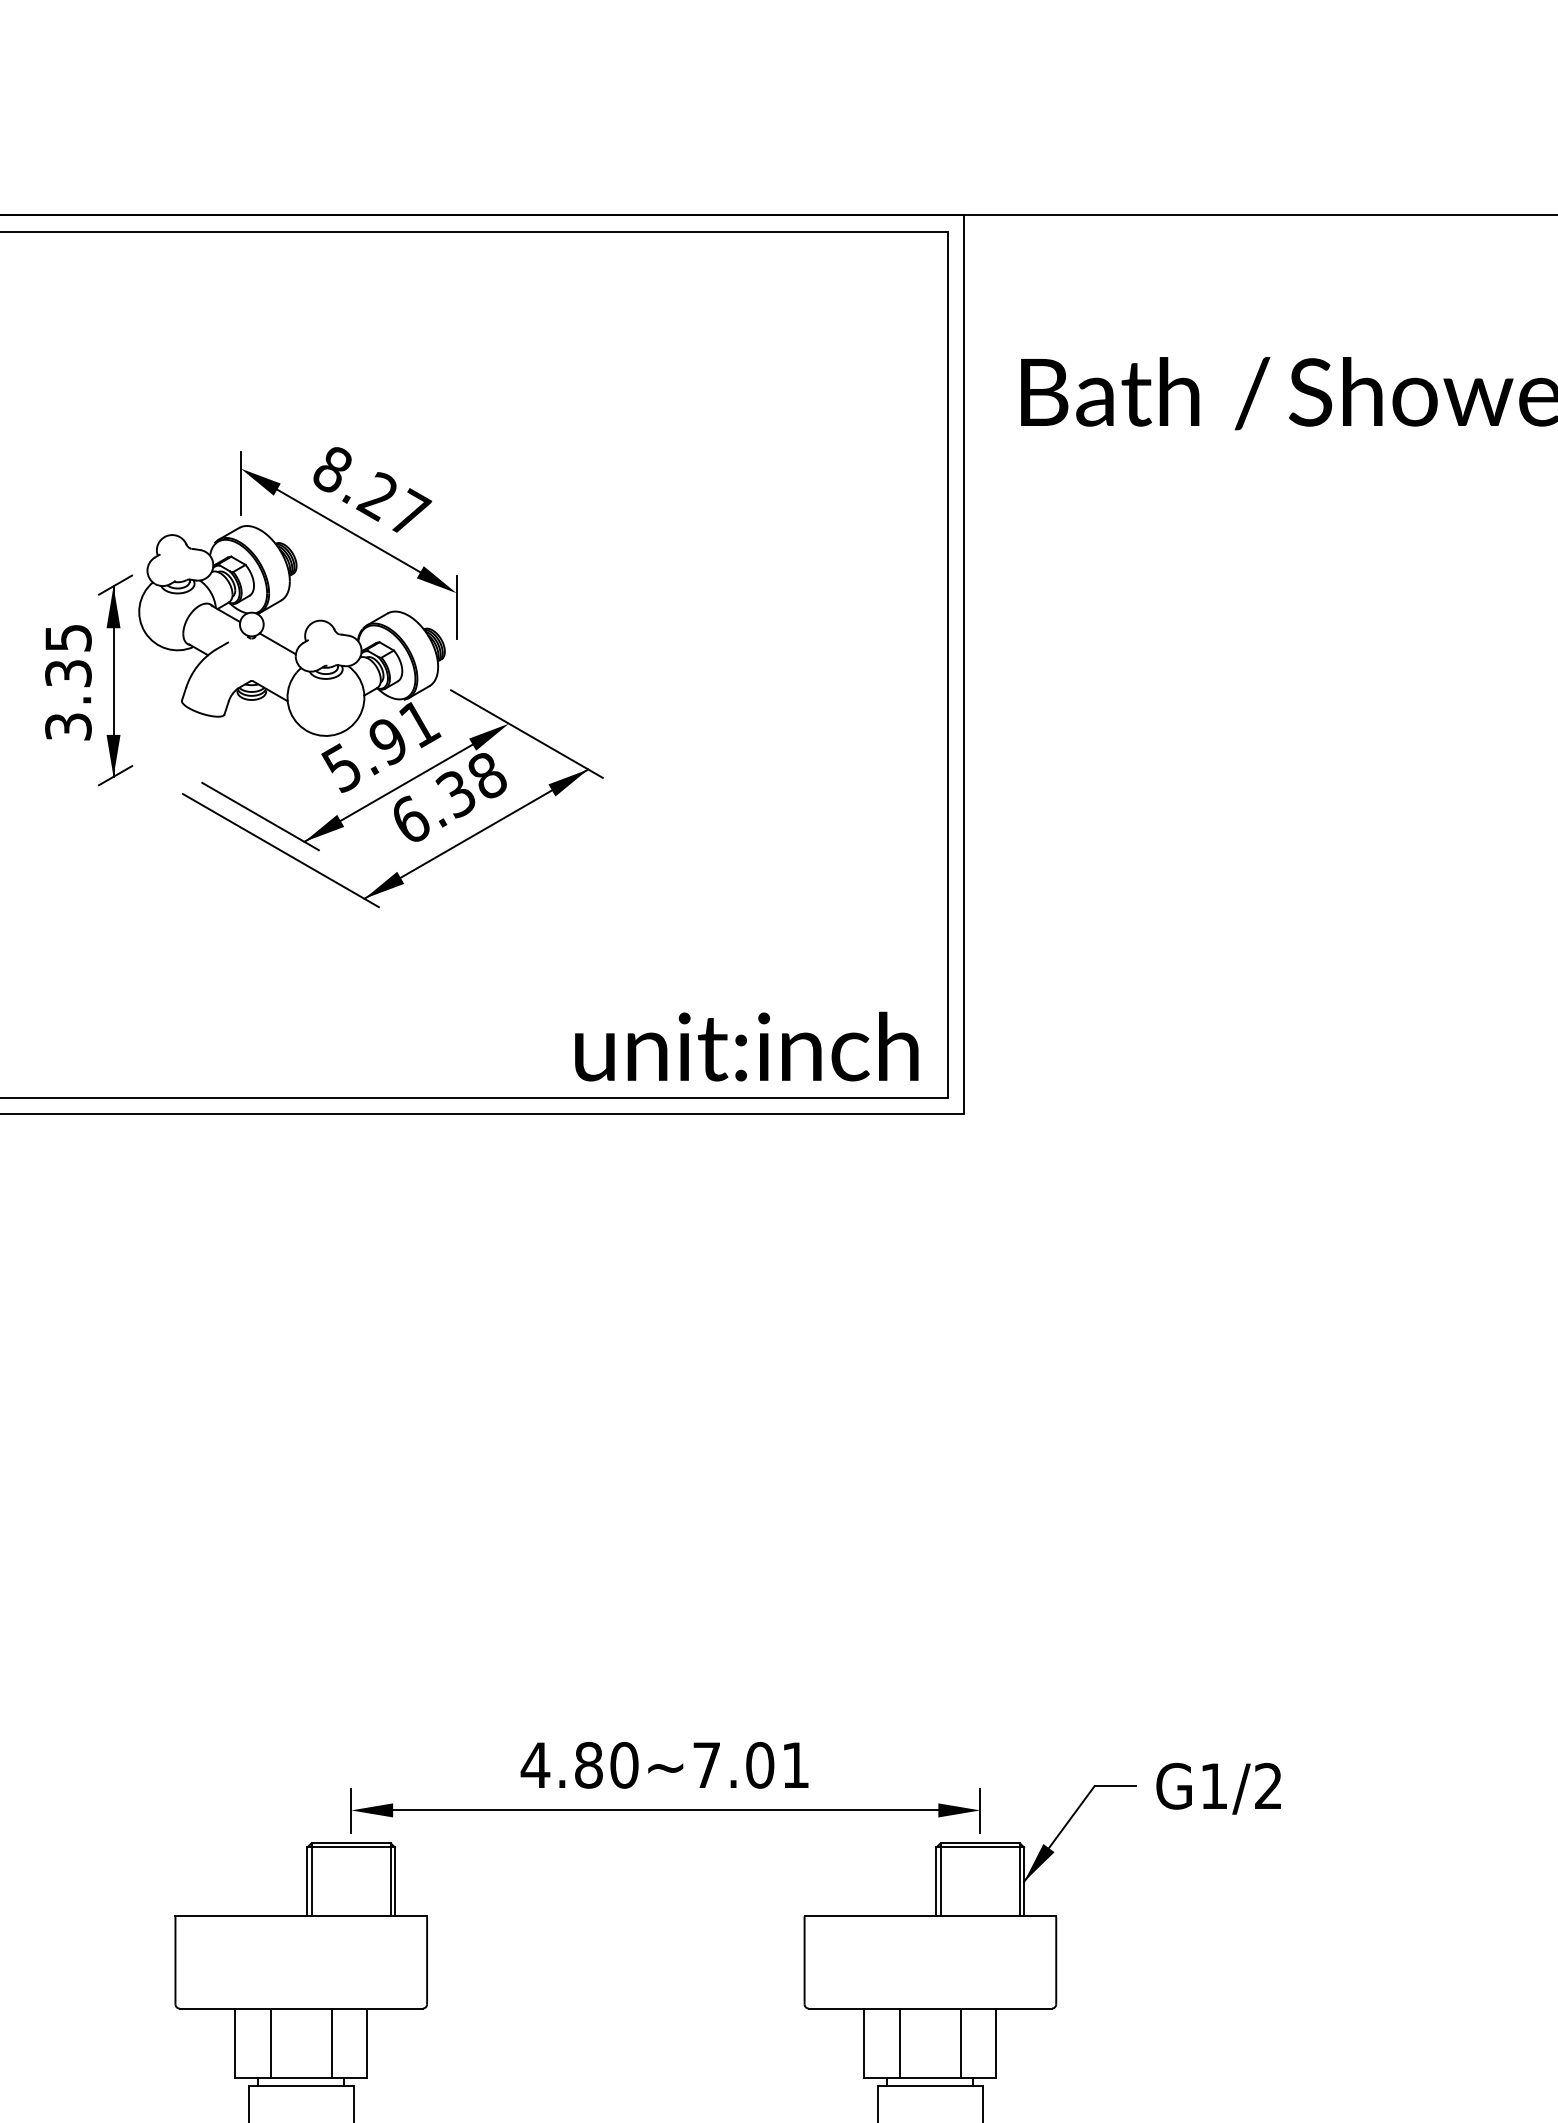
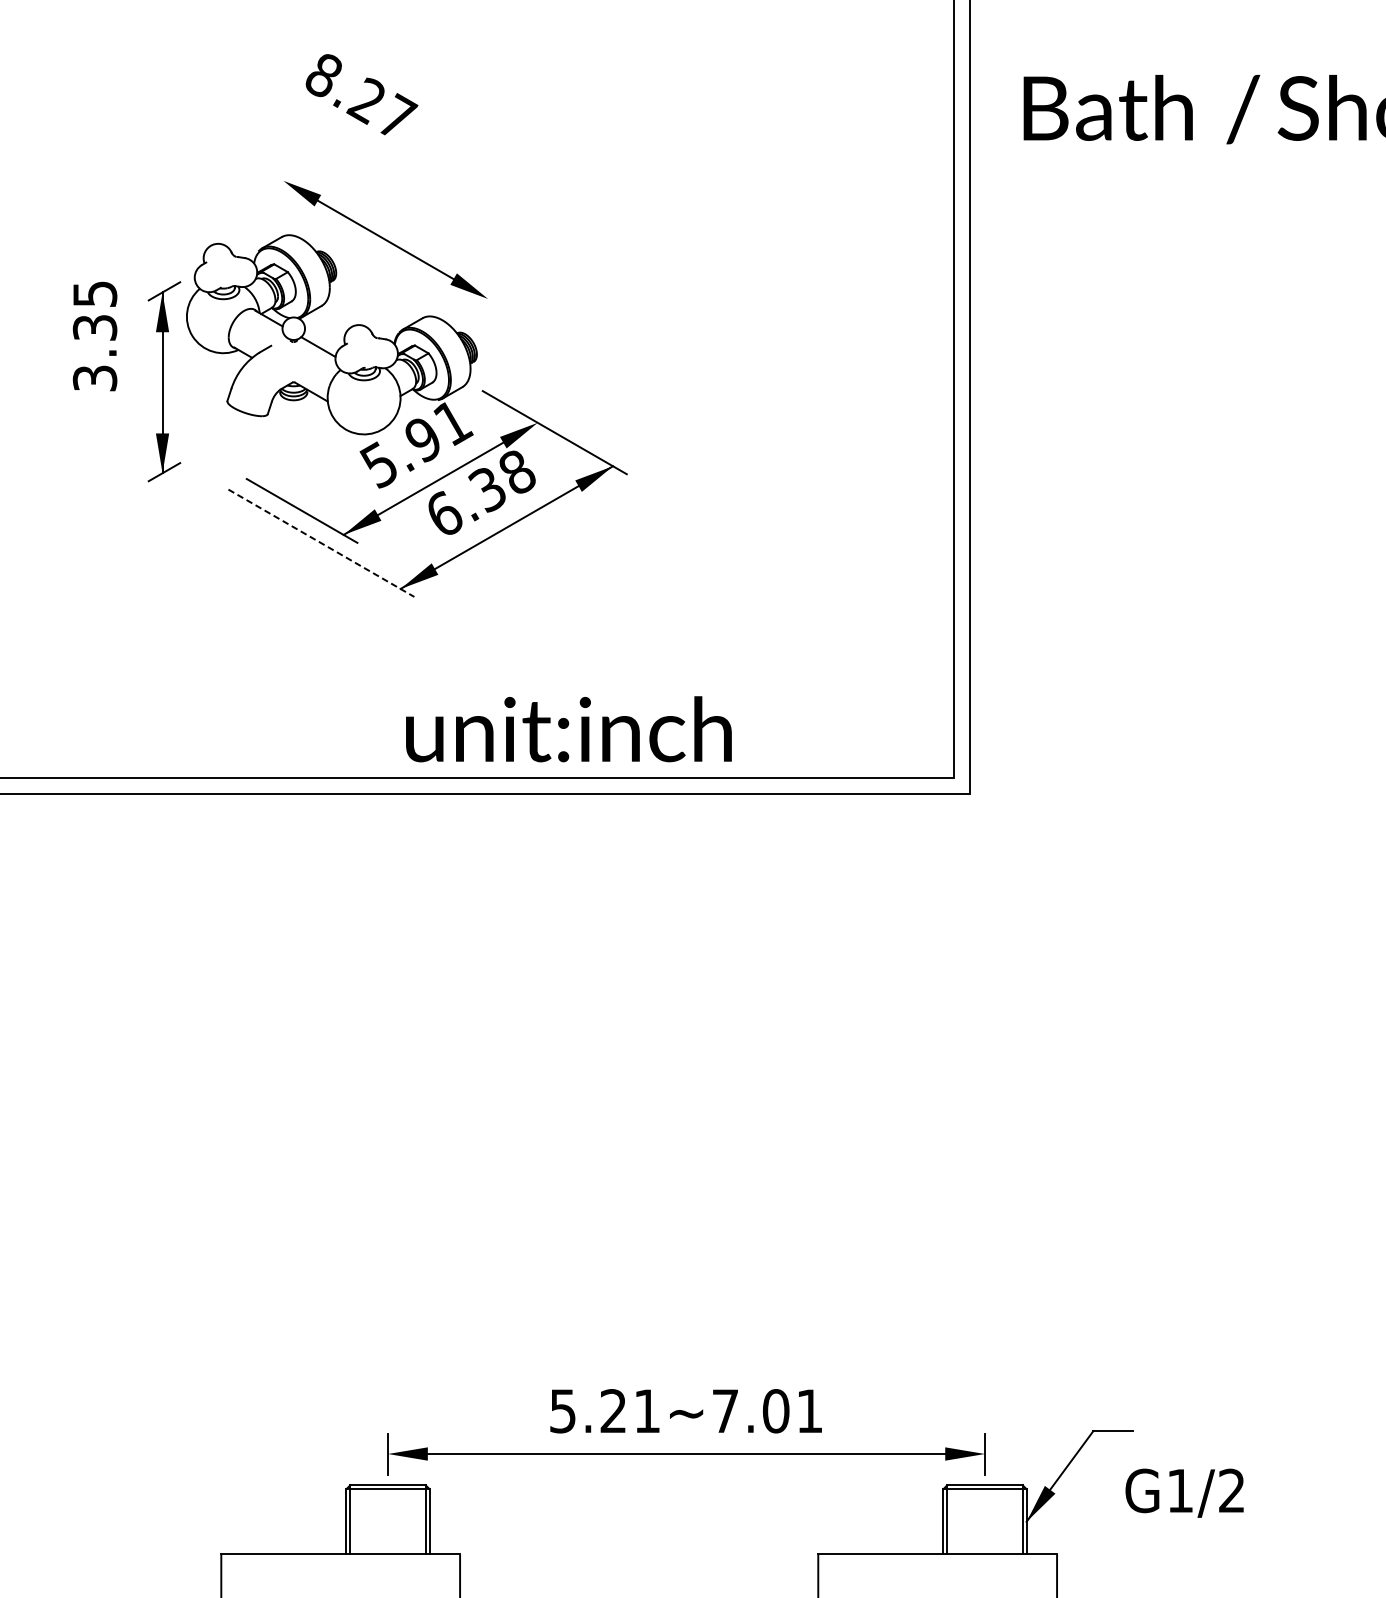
line: (240, 482) -> (283, 193), removed
text: (372, 489) -> (361, 94), moved
line: (456, 607) -> (487, 312), removed
text: (68, 682) -> (95, 336), moved
line: (281, 850) -> (321, 543), solid -> dashed
text: (746, 1046) -> (568, 729), moved
text: (579, 1764) -> (604, 1410), 4.80~7.01 -> 5.21~7.01
text: (1218, 1788) -> (1184, 1492), moved

